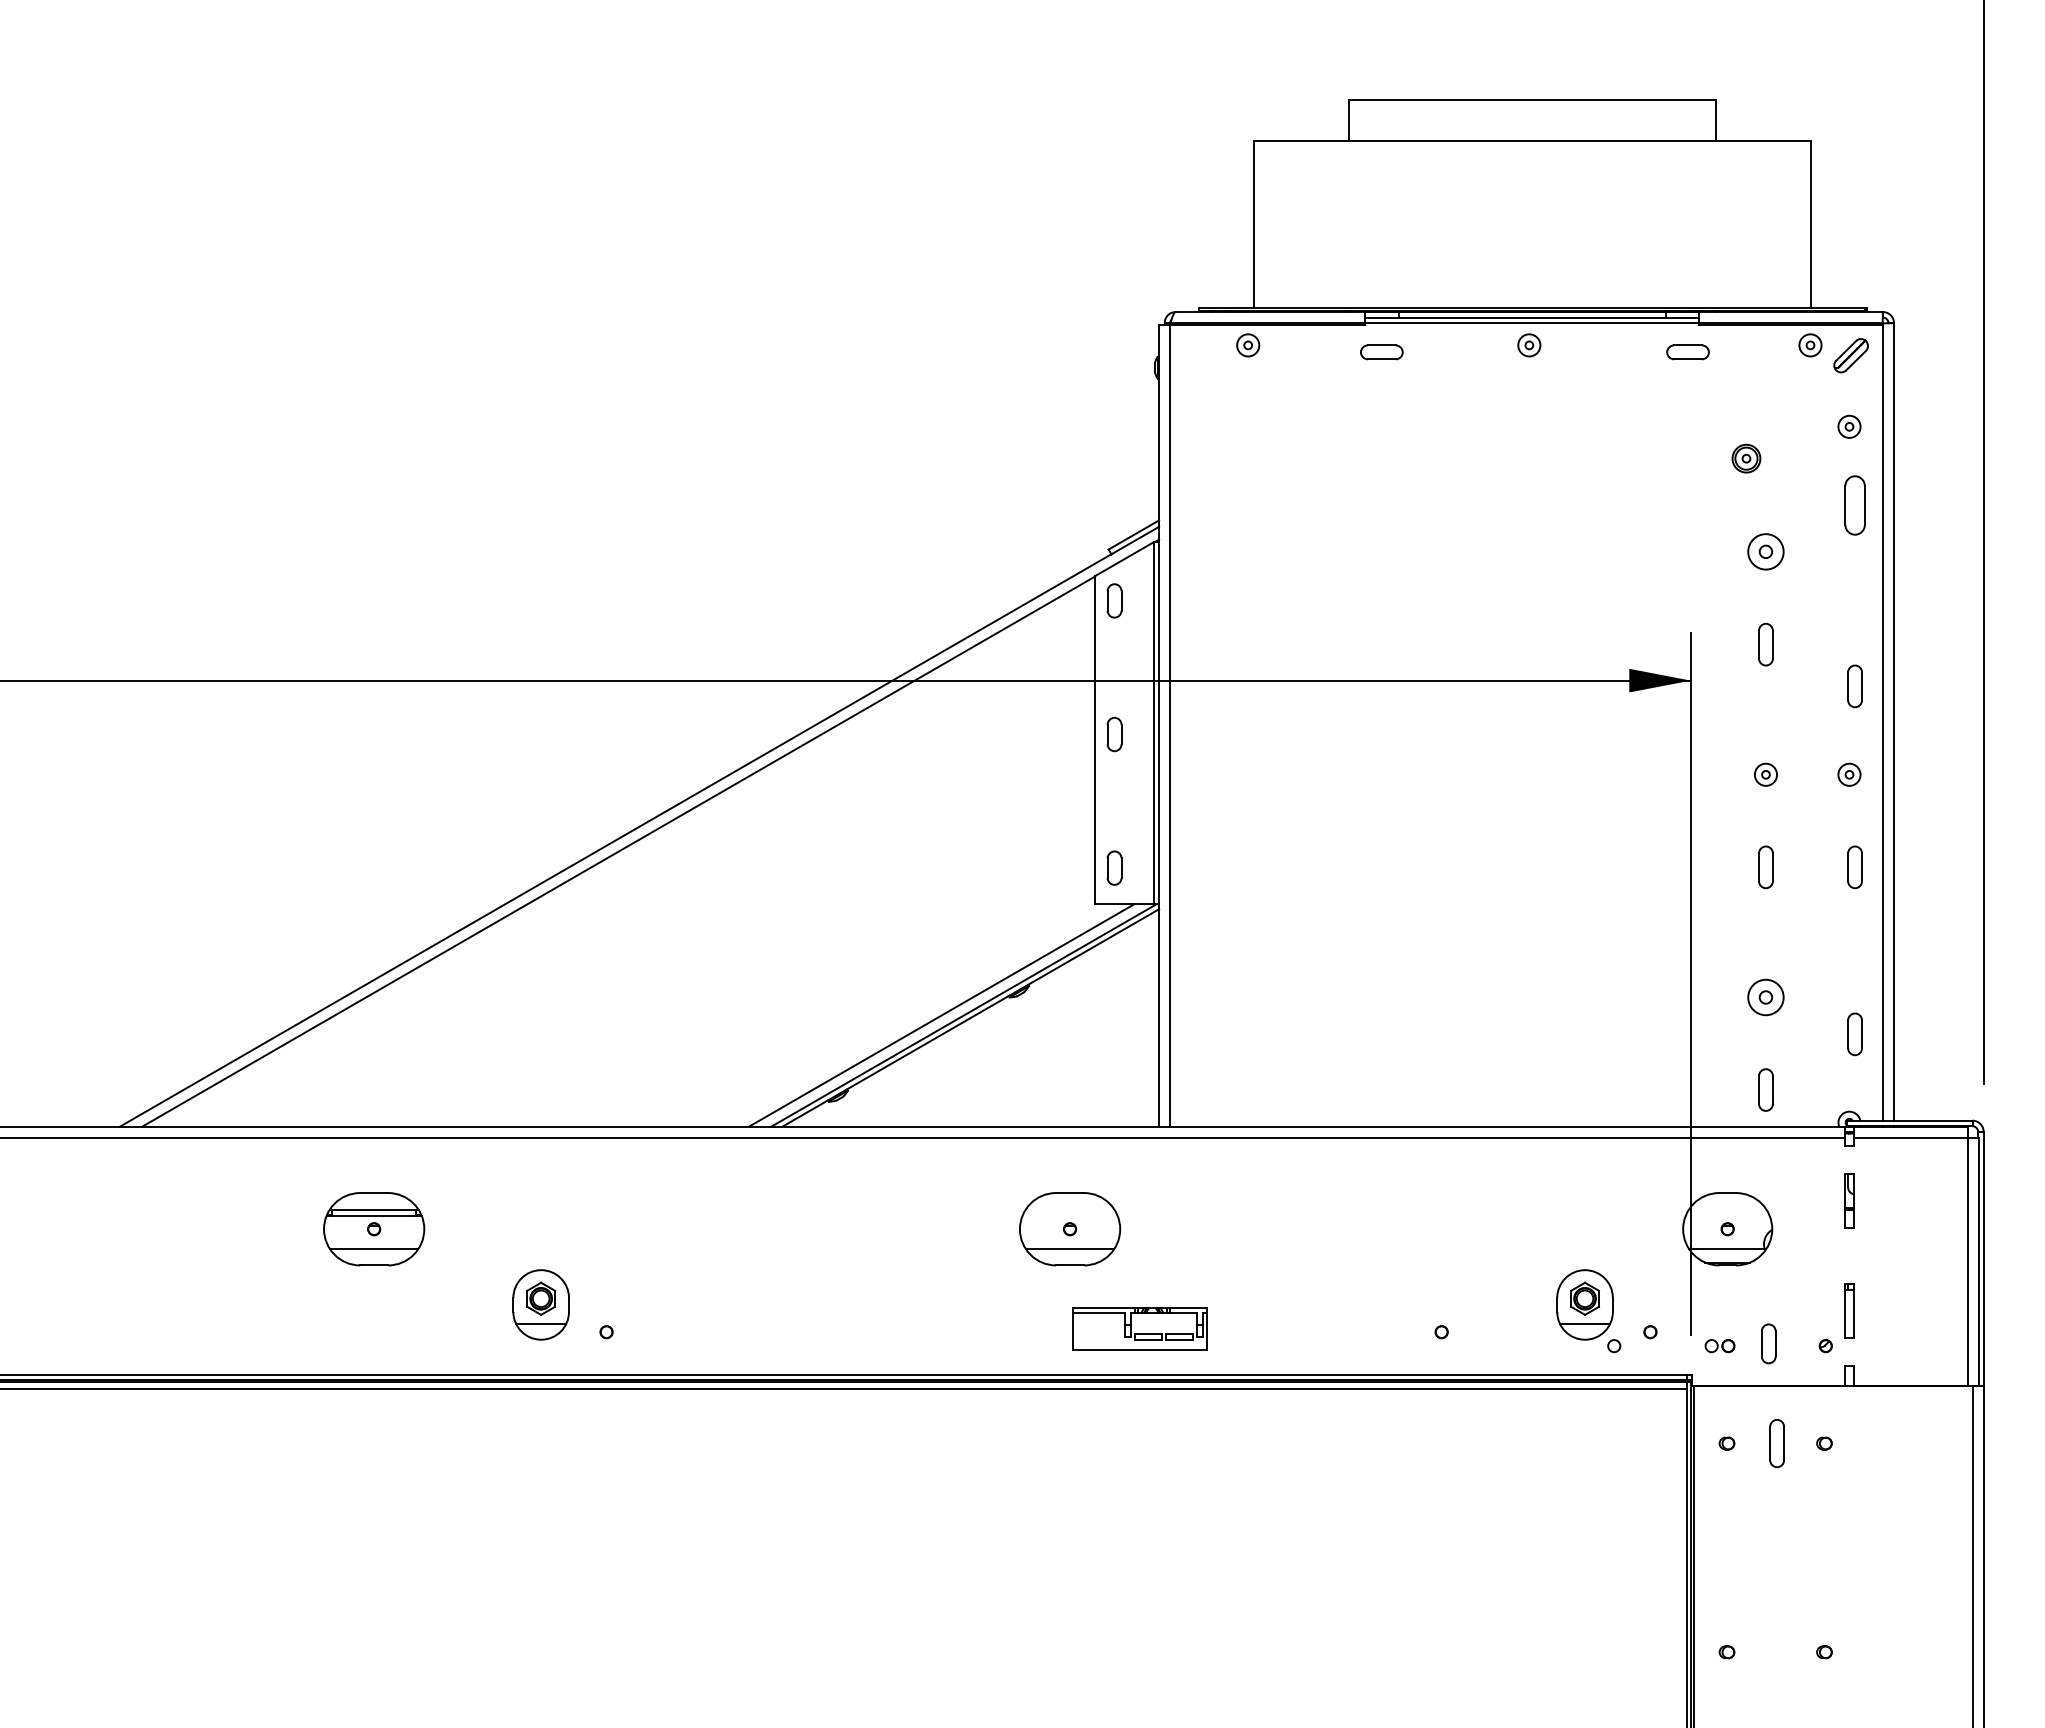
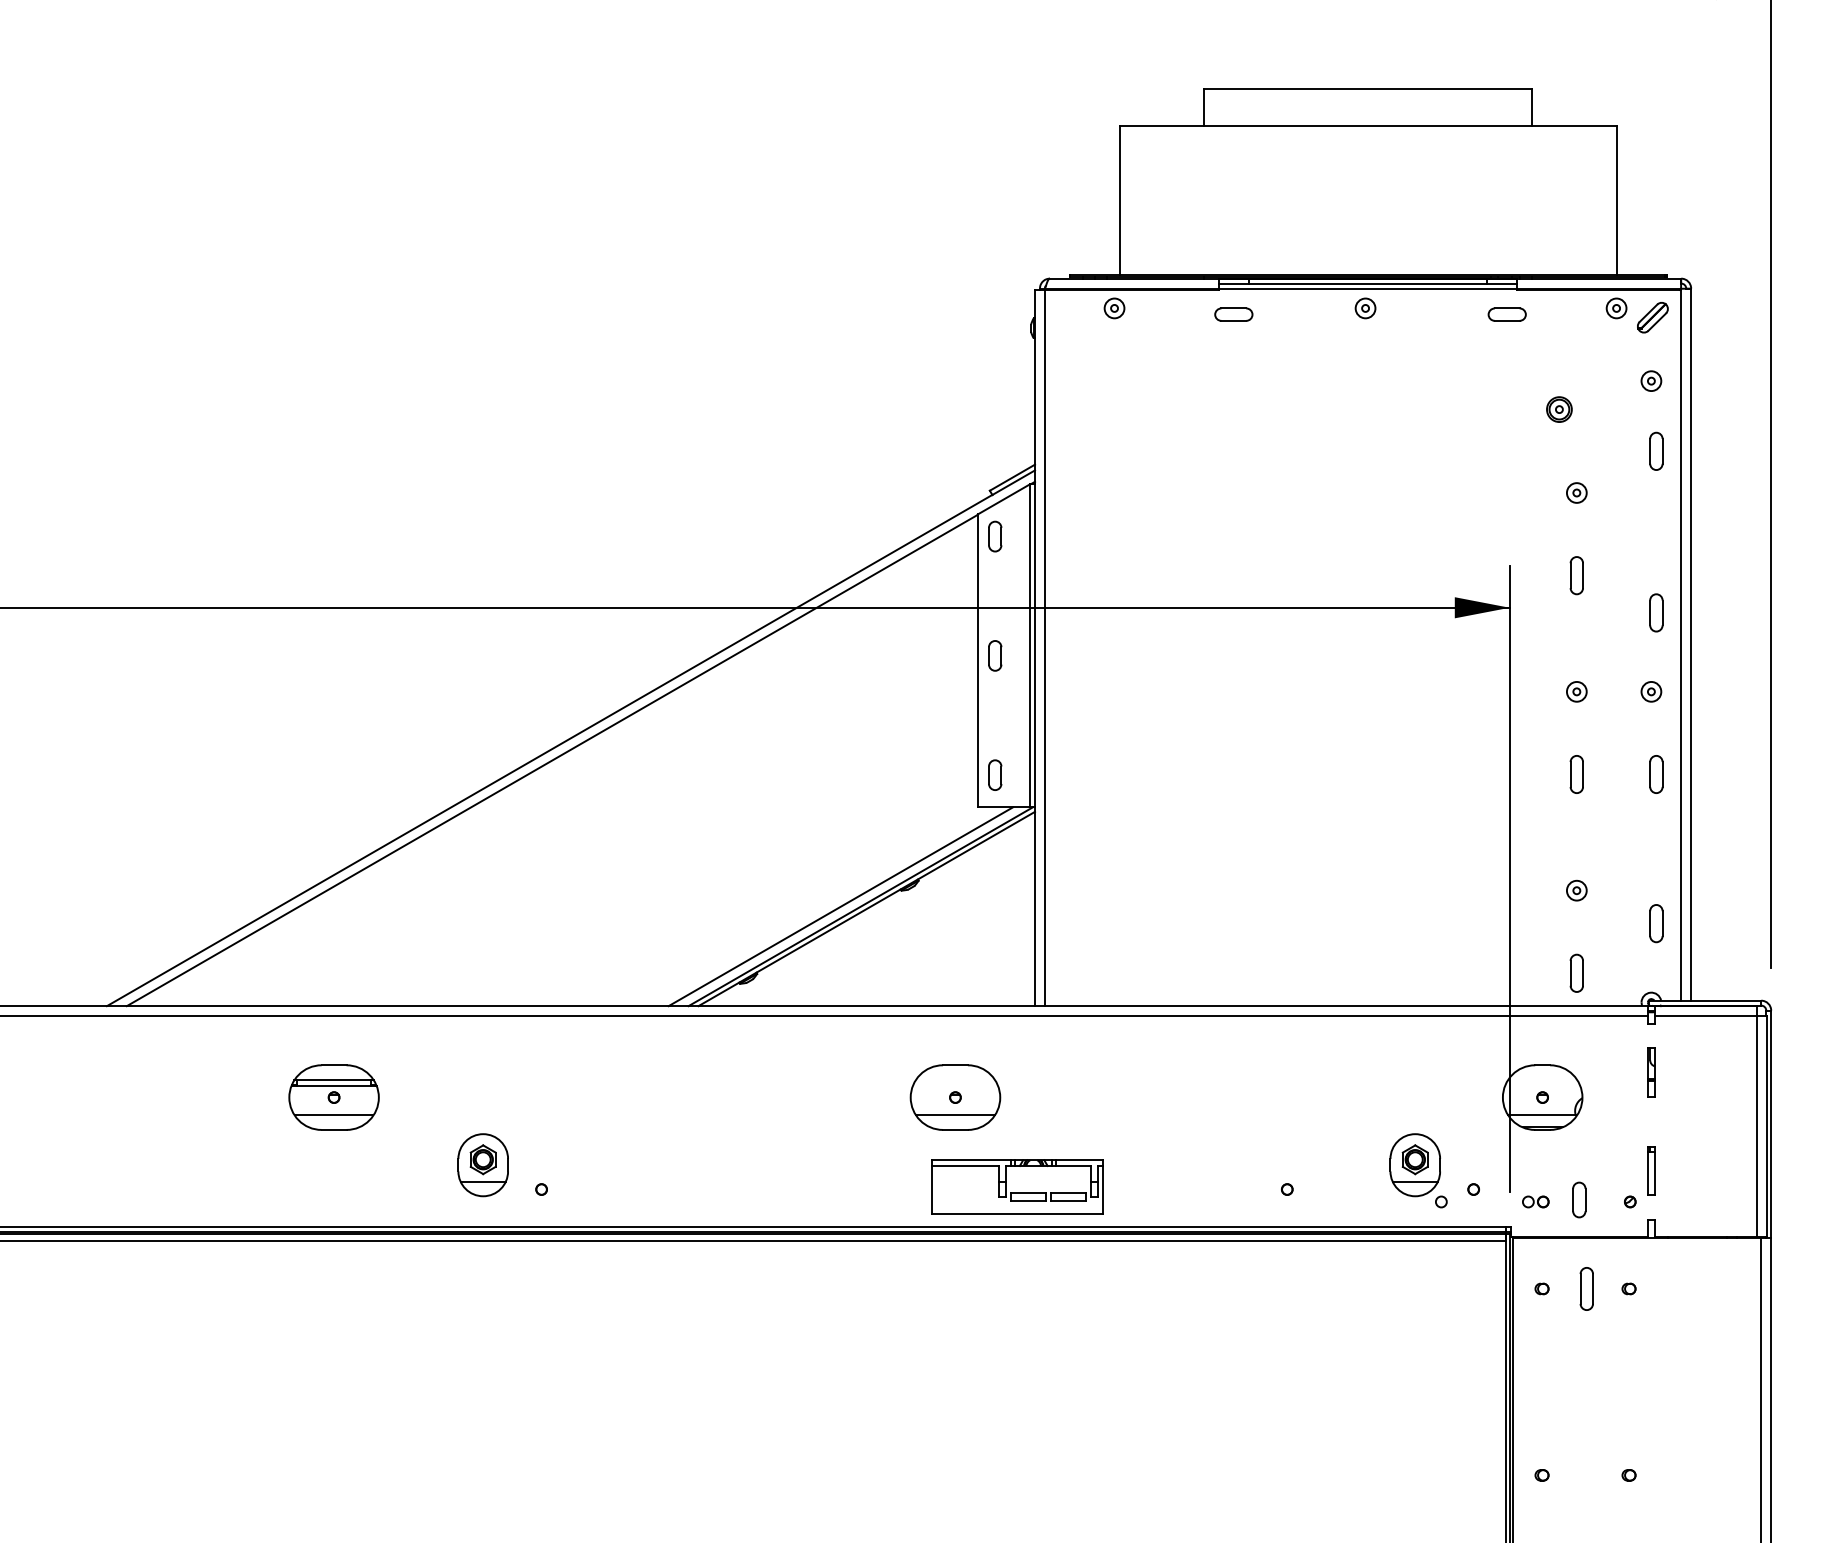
part: (1854, 505) -> (1655, 451), size x0.71
part: (1765, 552) -> (1576, 493), size x0.62
part: (1765, 997) -> (1576, 890), size x0.62
part: (1139, 1328) -> (1017, 1186), size x1.43

